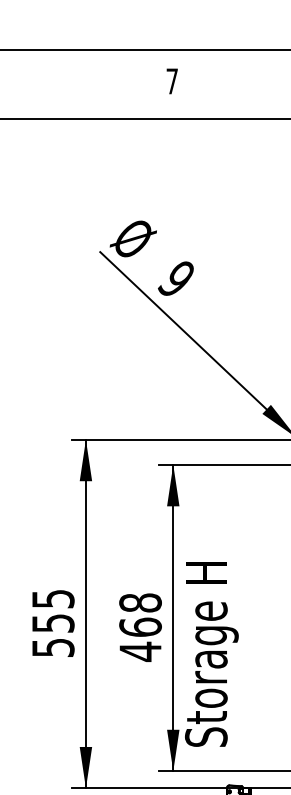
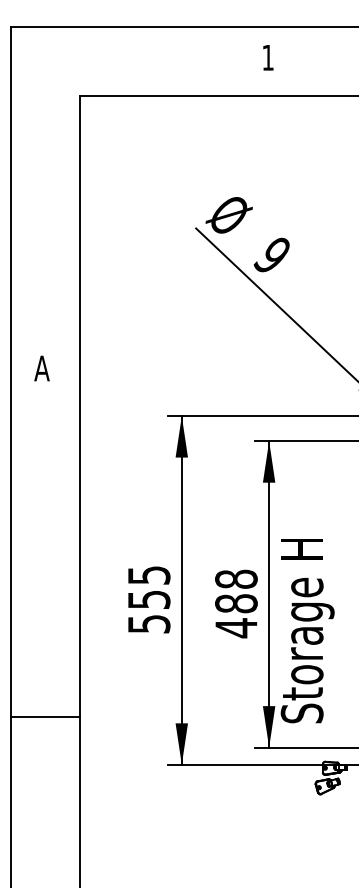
text: (171, 81) -> (267, 57), 7 -> 1
text: (140, 627) -> (236, 603), 468 -> 488

